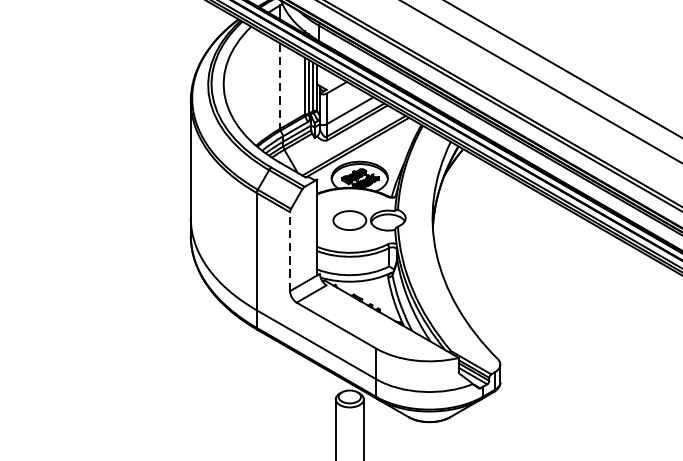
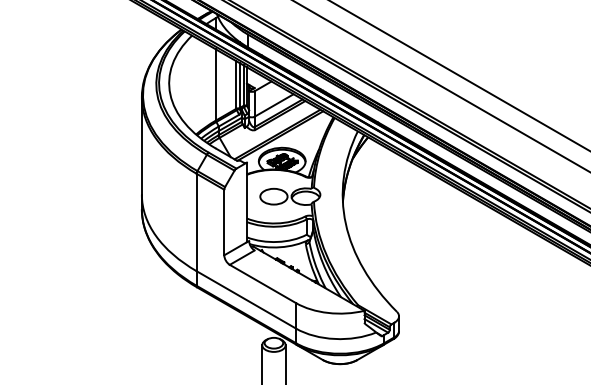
line: (280, 85) -> (216, 84), dashed -> solid
line: (290, 251) -> (224, 222), dashed -> solid

